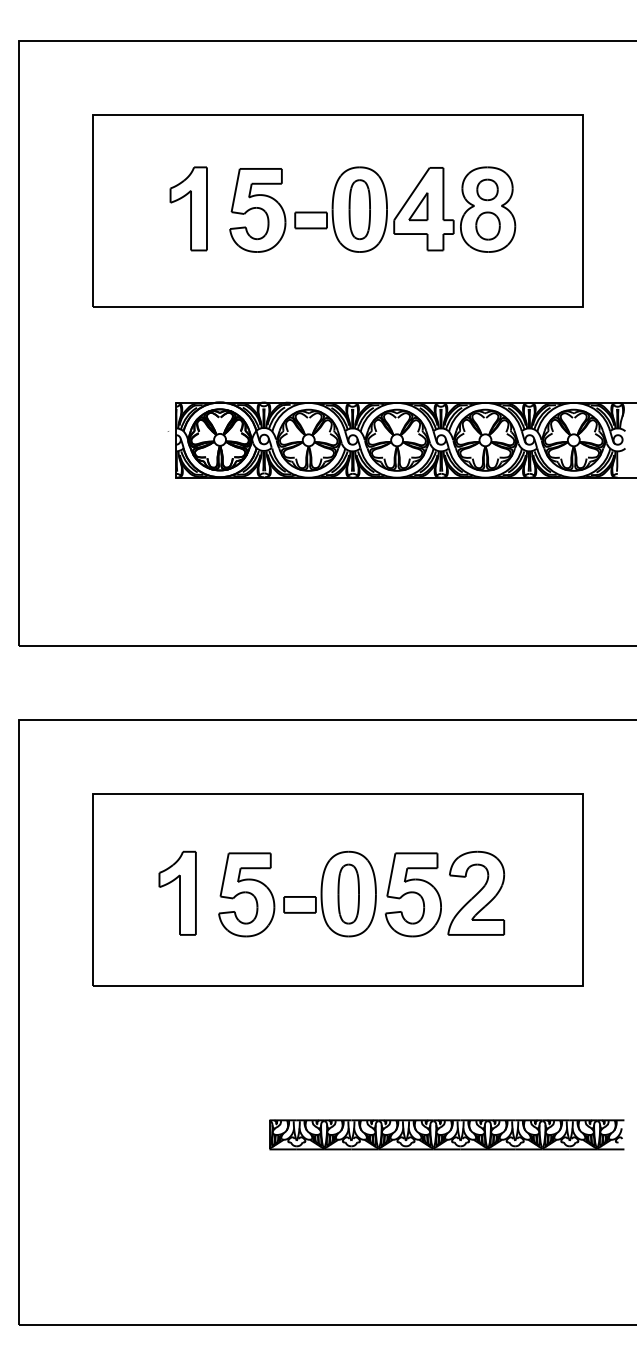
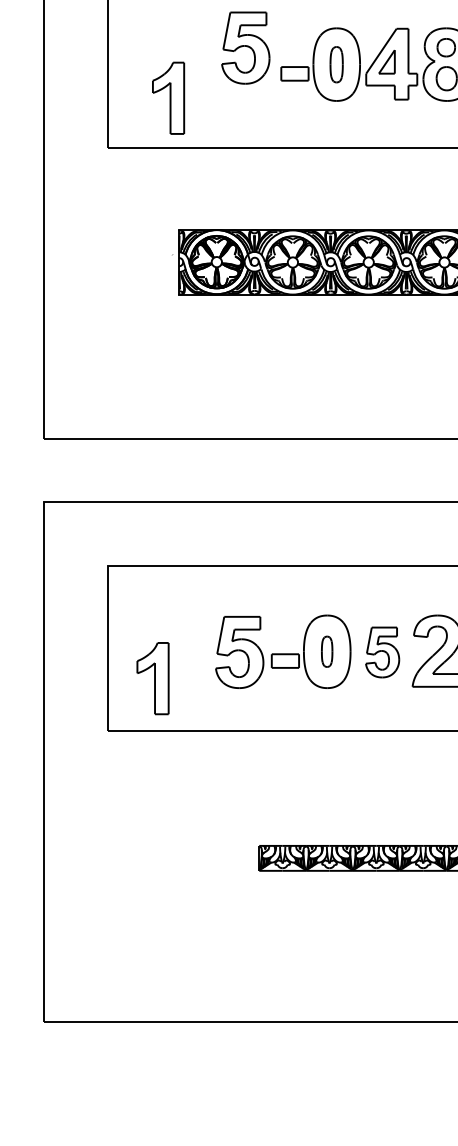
part: (188, 208) -> (168, 97), moved
part: (359, 209) -> (336, 64), size x0.7
part: (257, 210) -> (245, 48), moved
part: (177, 892) -> (152, 677), moved
part: (348, 893) -> (327, 651), size x0.6
part: (412, 894) -> (381, 652), size x0.7

